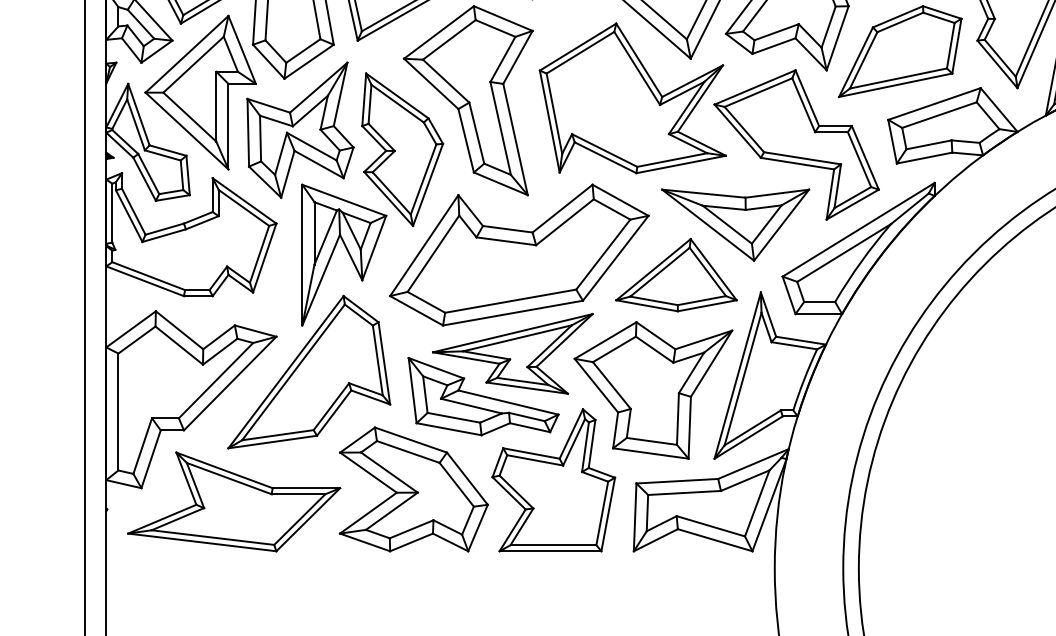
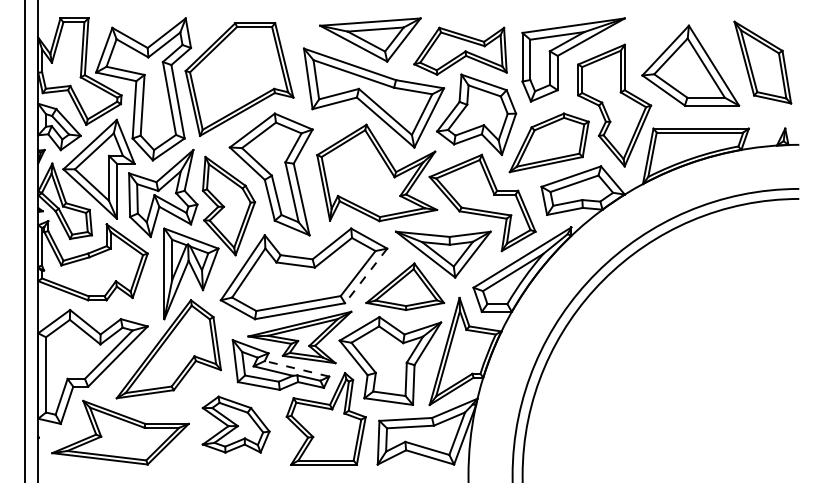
line: (616, 257) -> (366, 275), solid -> dashed
line: (507, 402) -> (296, 368), solid -> dashed
part: (412, 489) -> (235, 424), size x0.7

